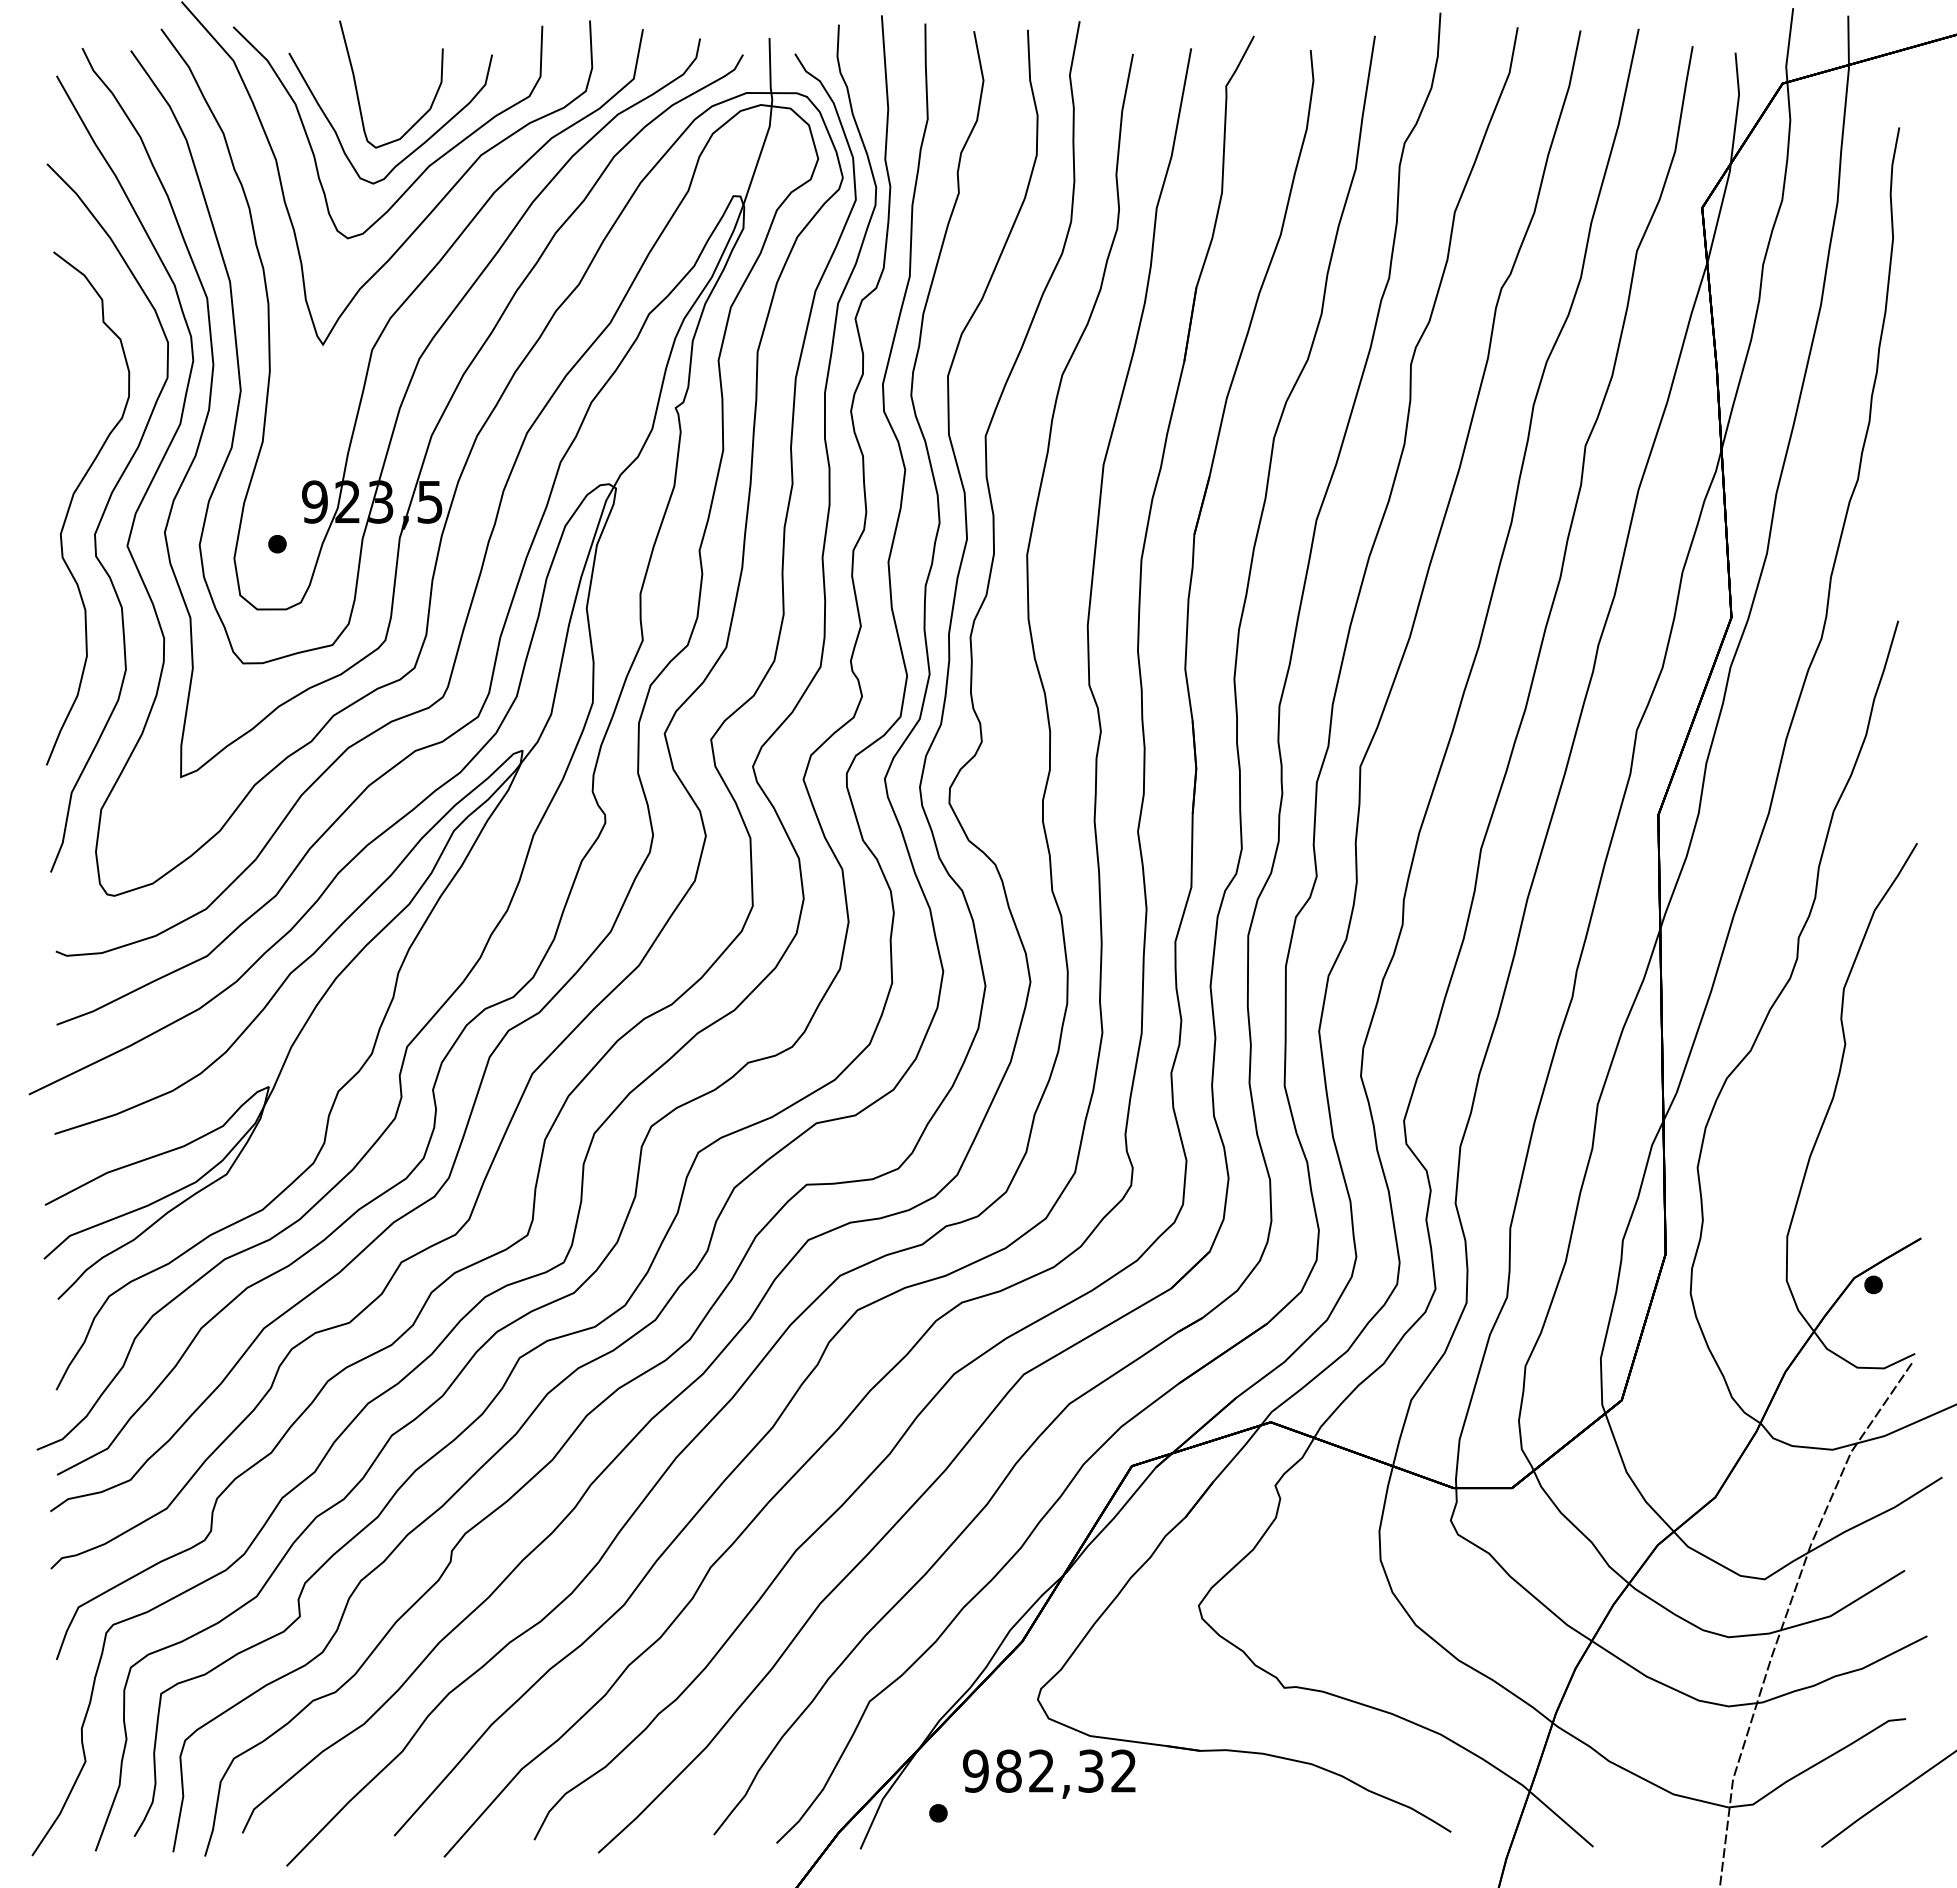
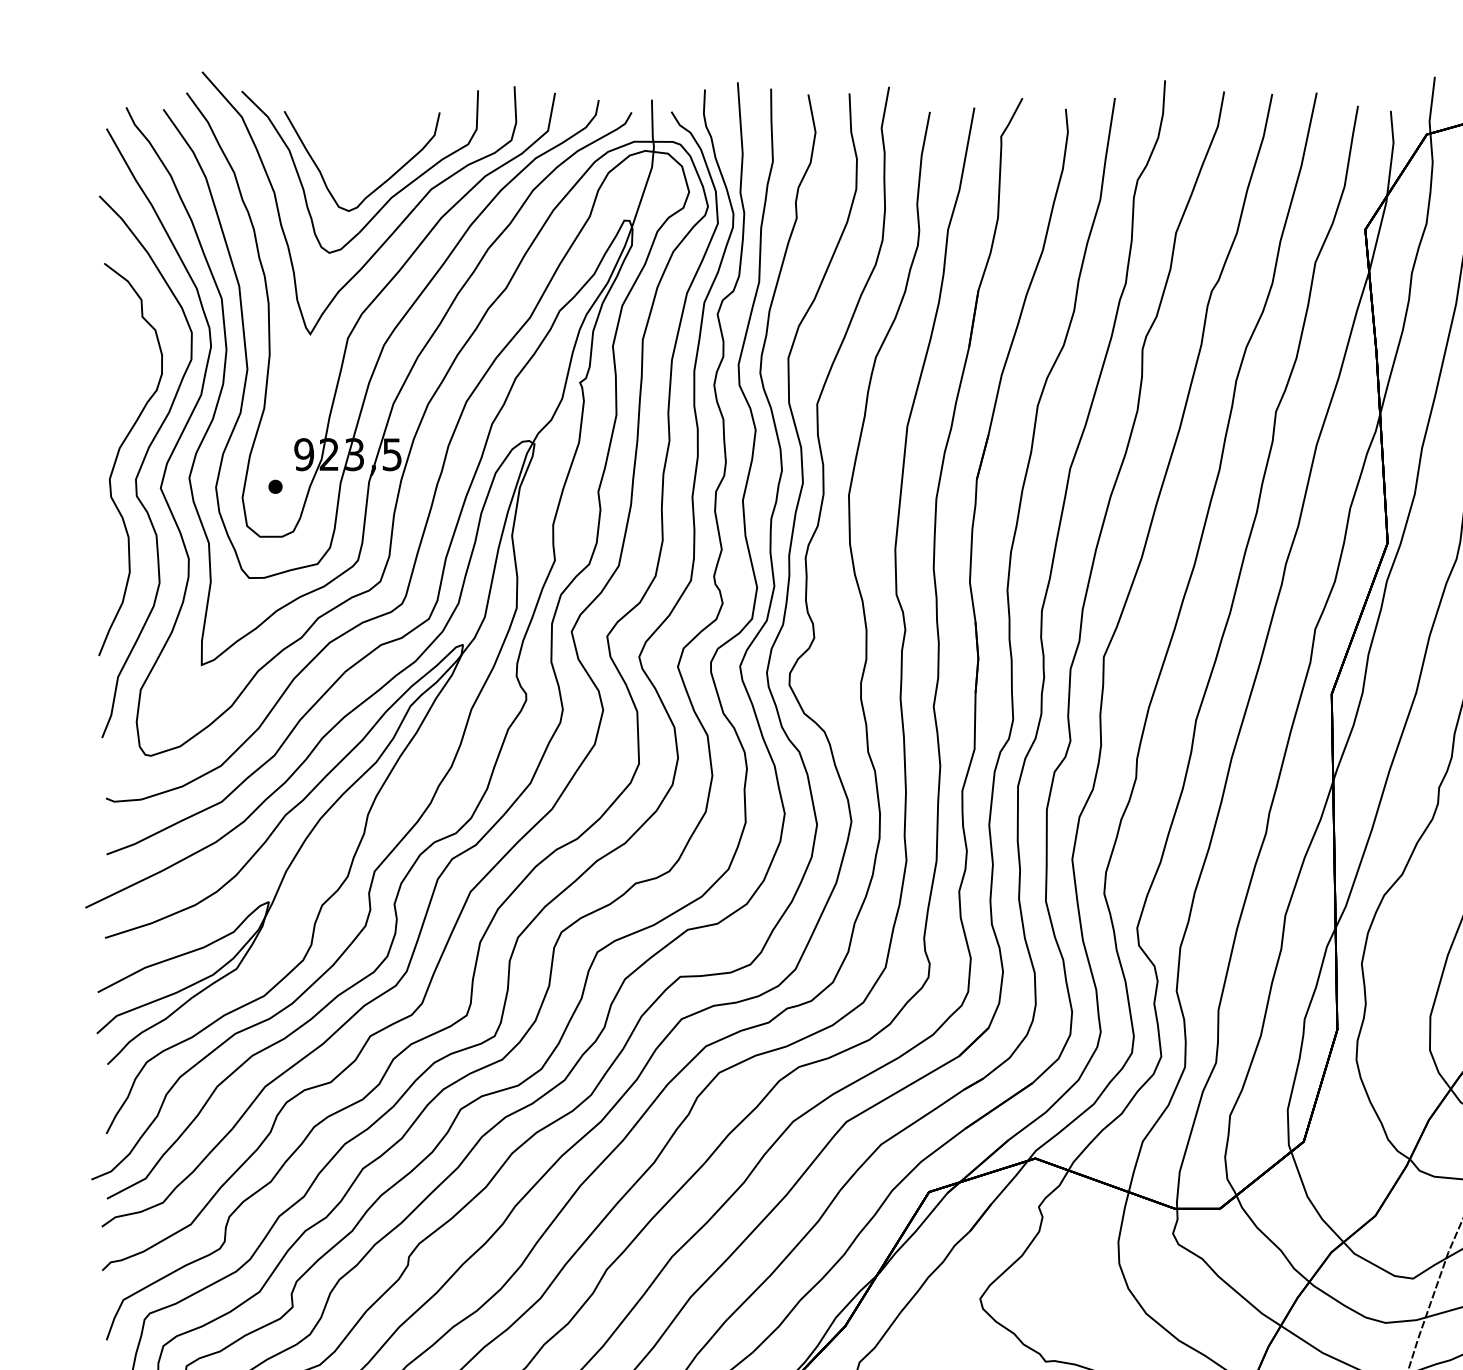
curve: (357, 88) -> (336, 138), removed

